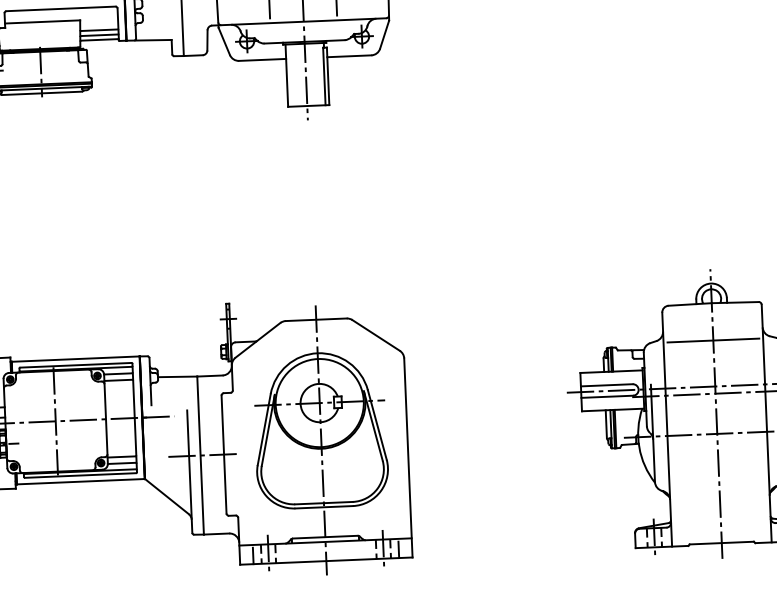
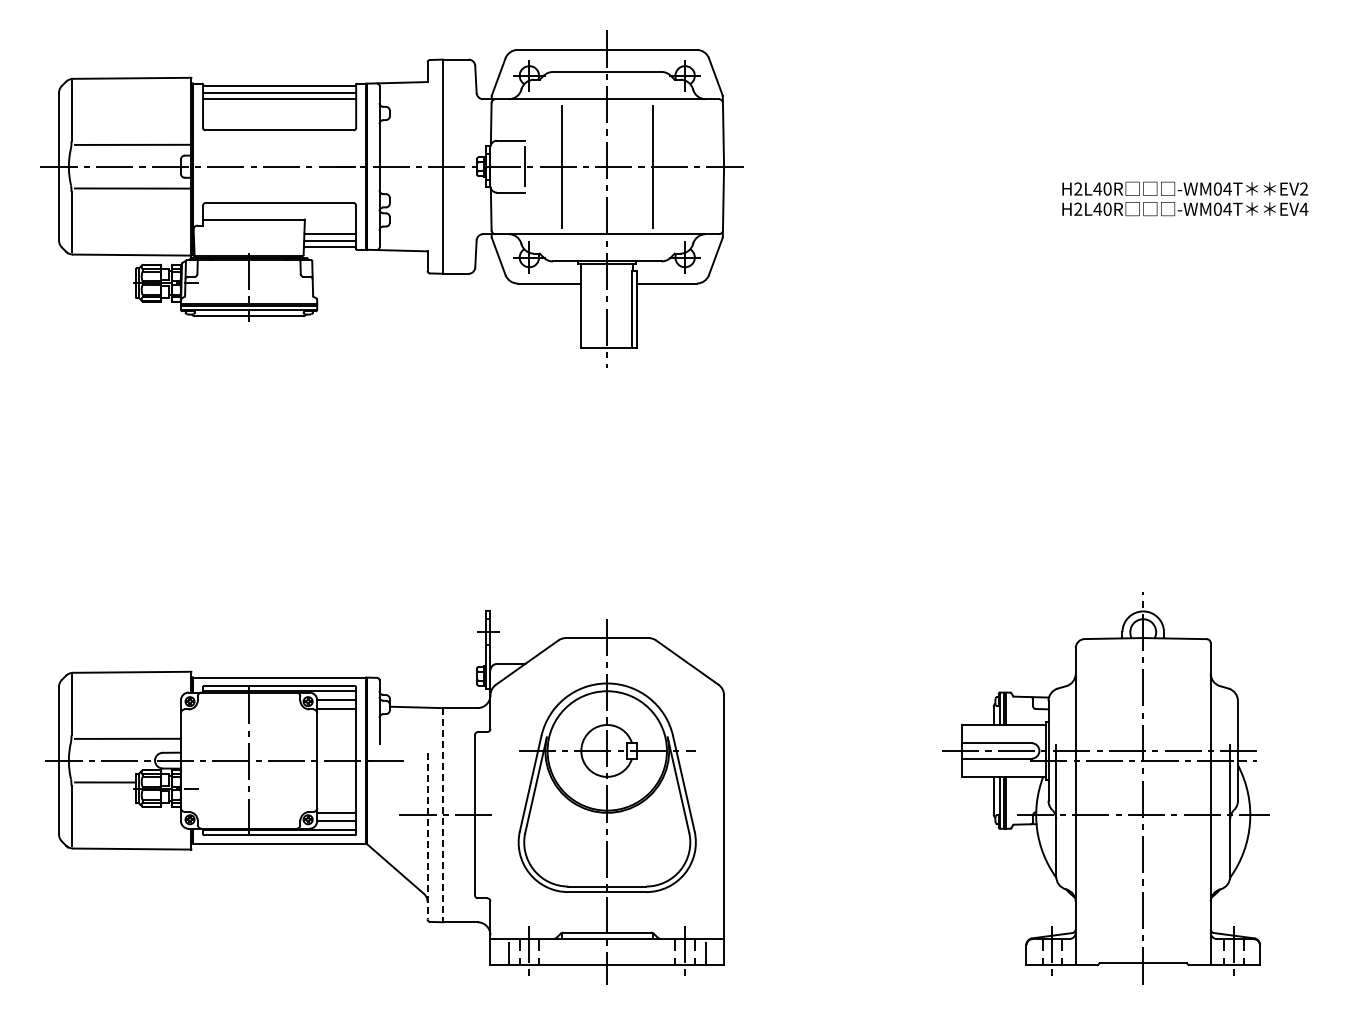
line: (713, 340) -> (1143, 688), removed
line: (200, 455) -> (443, 815), solid -> dashed
line: (189, 471) -> (427, 836), solid -> dashed

